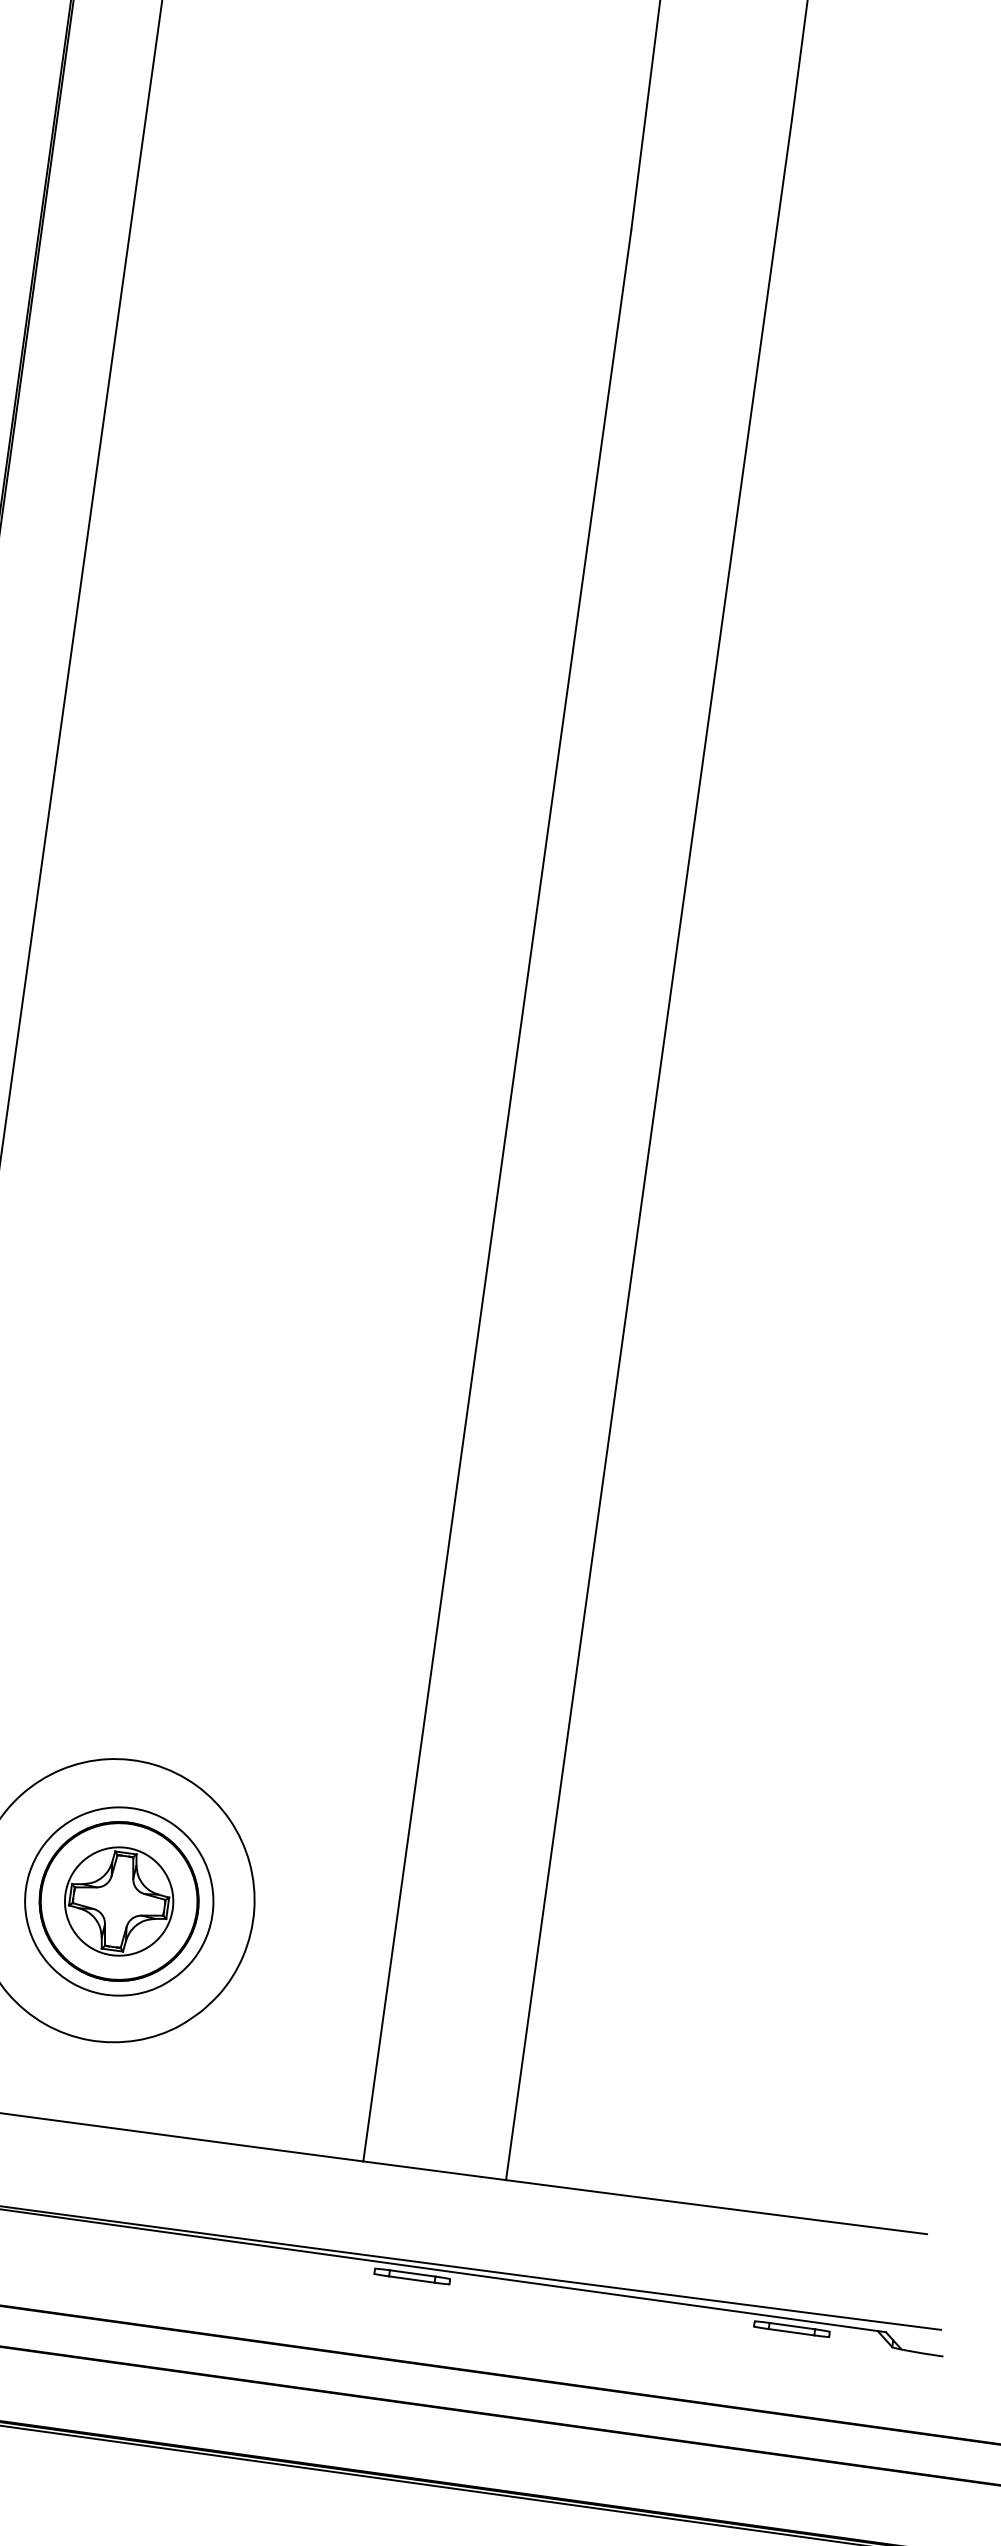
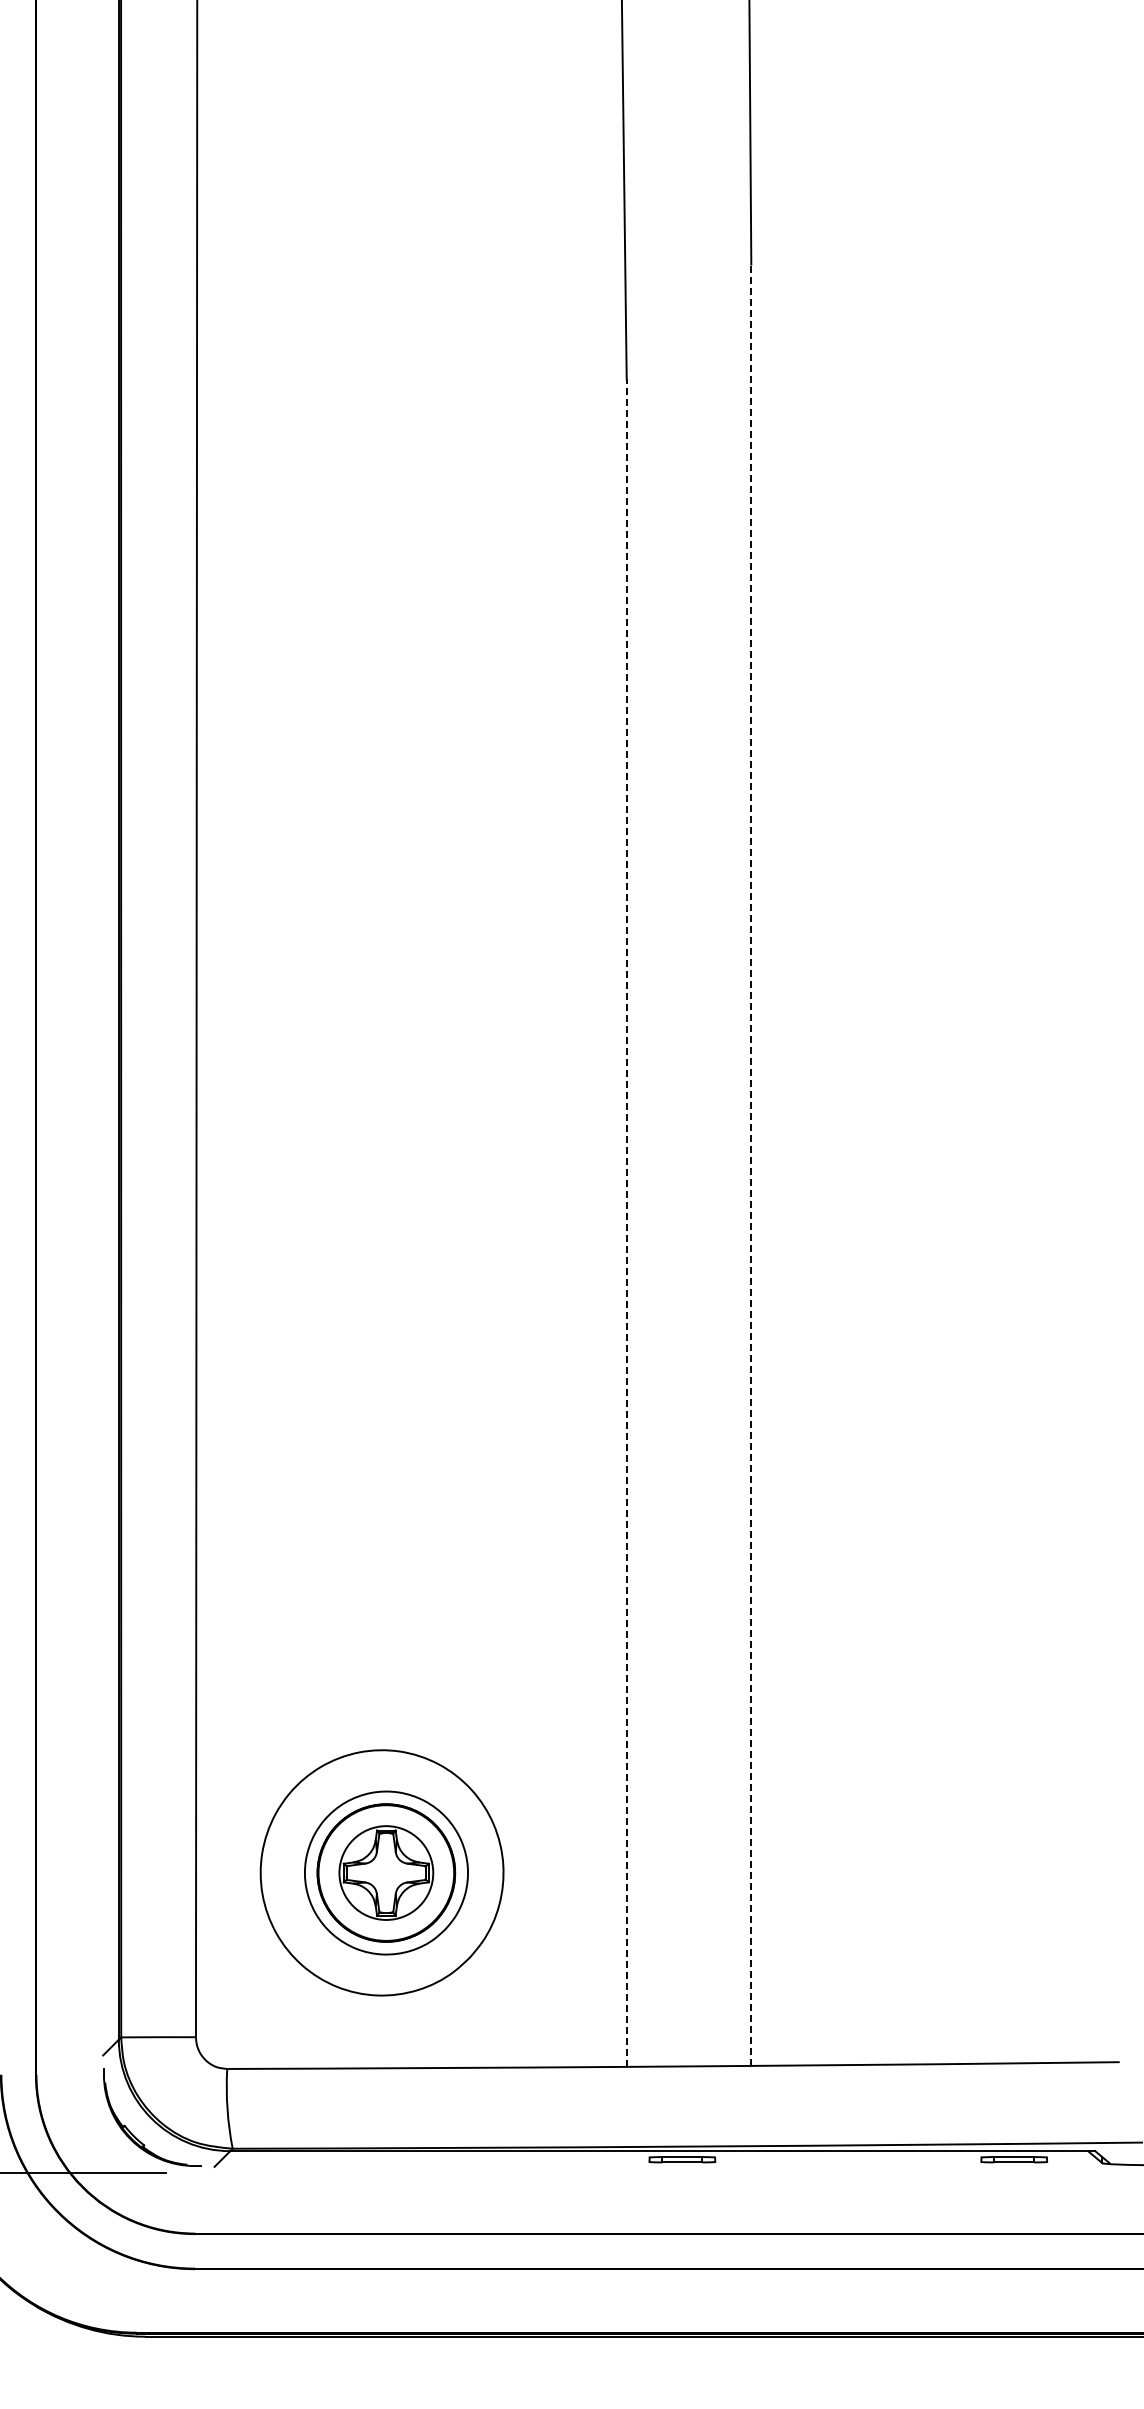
line: (649, 1150) -> (751, 1165), solid -> dashed
line: (497, 1195) -> (626, 1222), solid -> dashed

